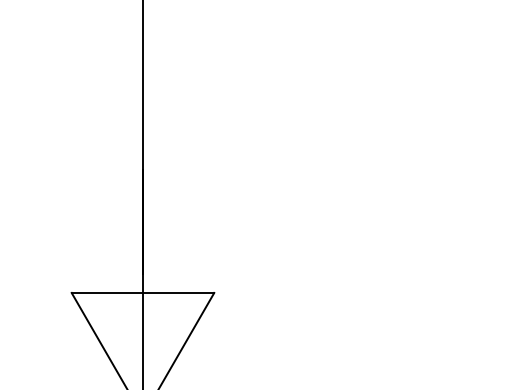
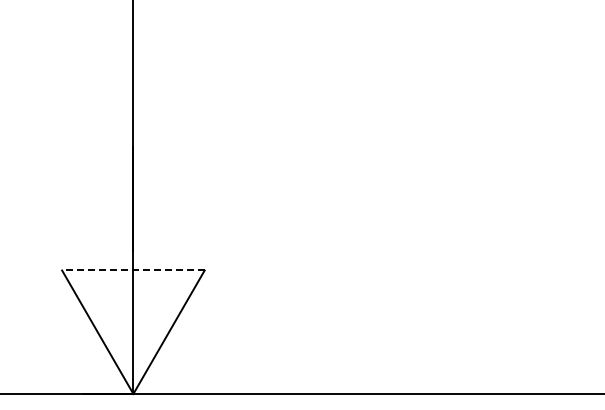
line: (142, 292) -> (132, 270), solid -> dashed

